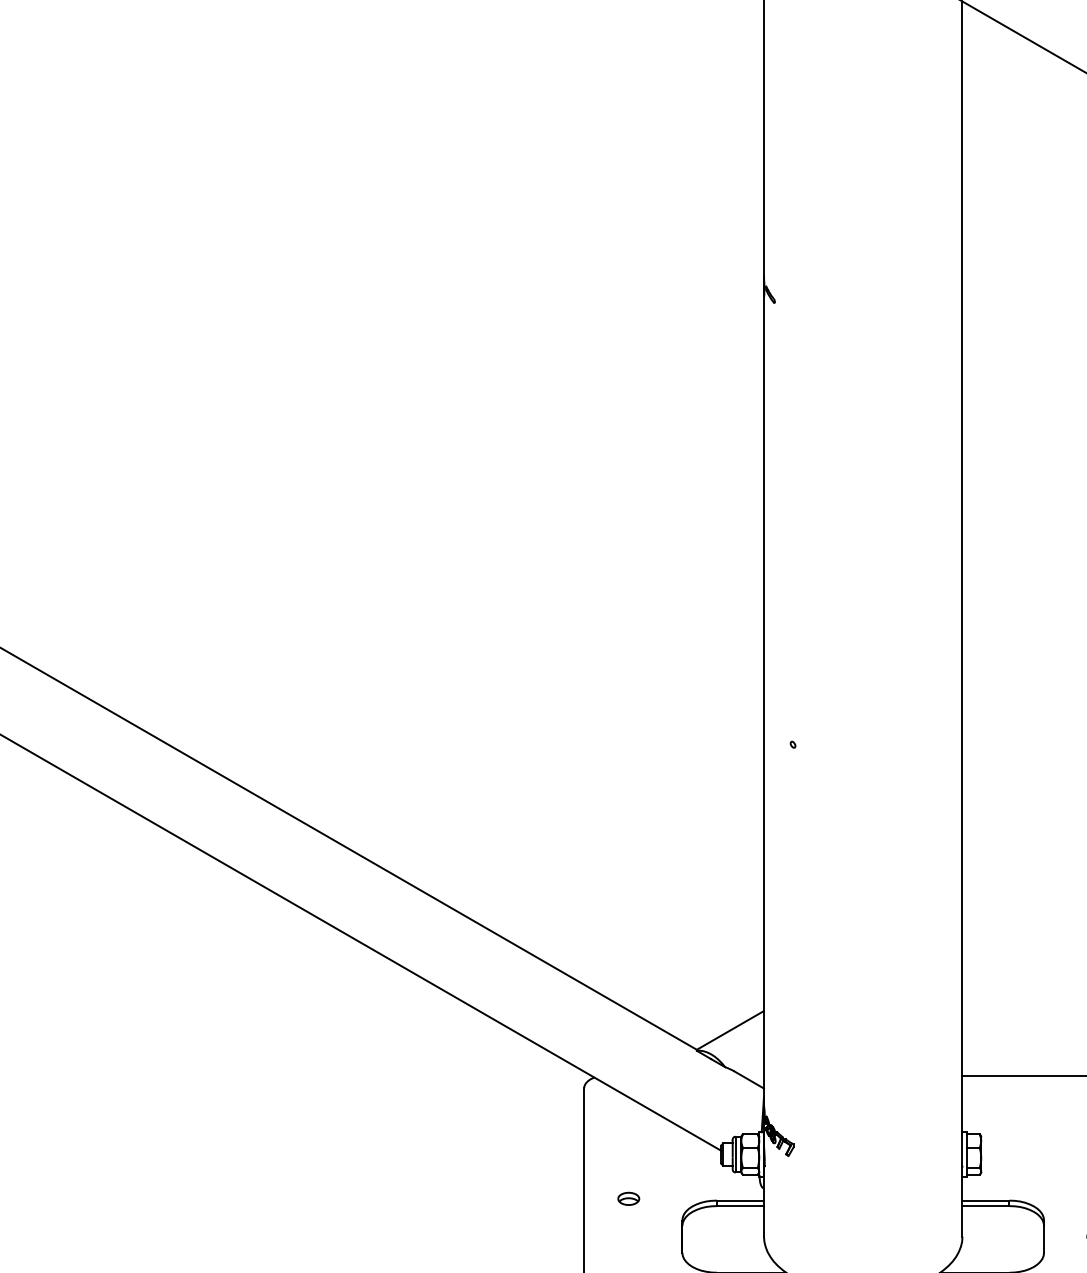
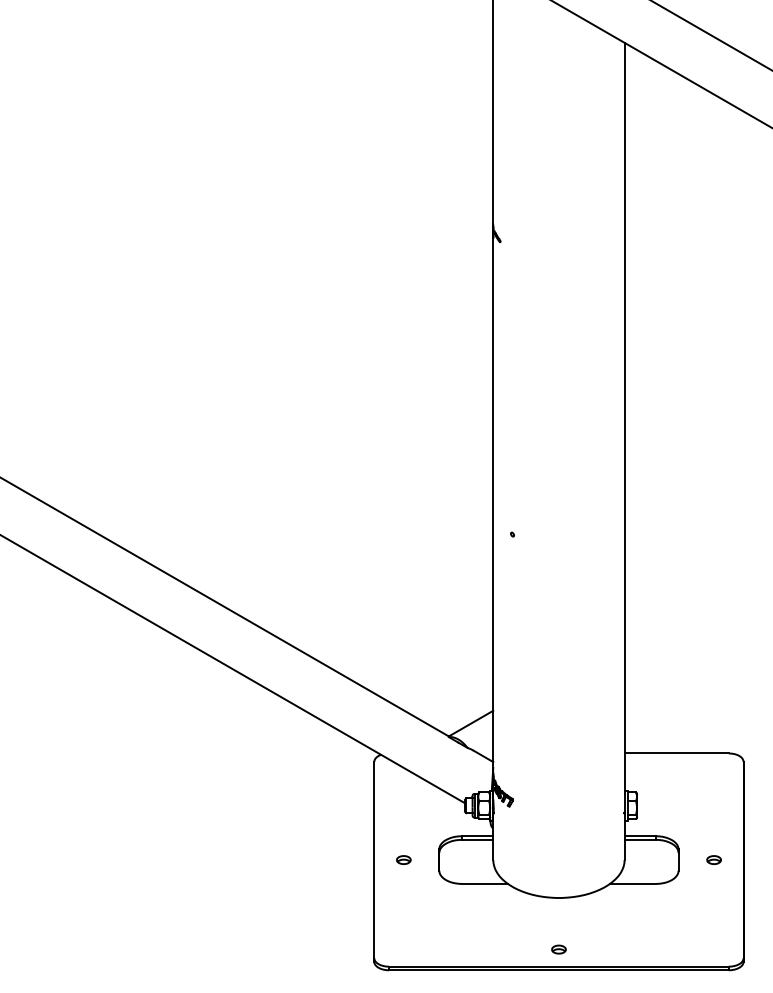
part: (628, 1198) -> (403, 859), moved

